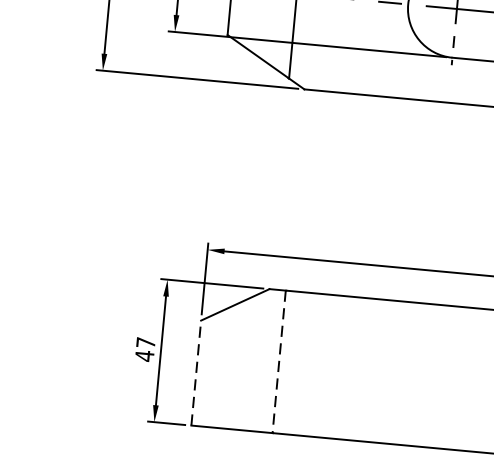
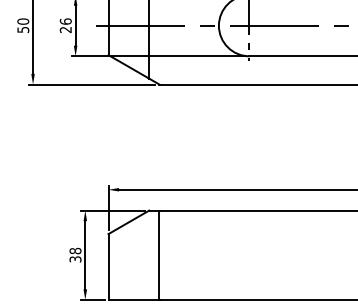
text: (145, 348) -> (75, 254), 47 -> 38
line: (279, 362) -> (159, 255), dashed -> solid
line: (196, 372) -> (108, 266), dashed -> solid

